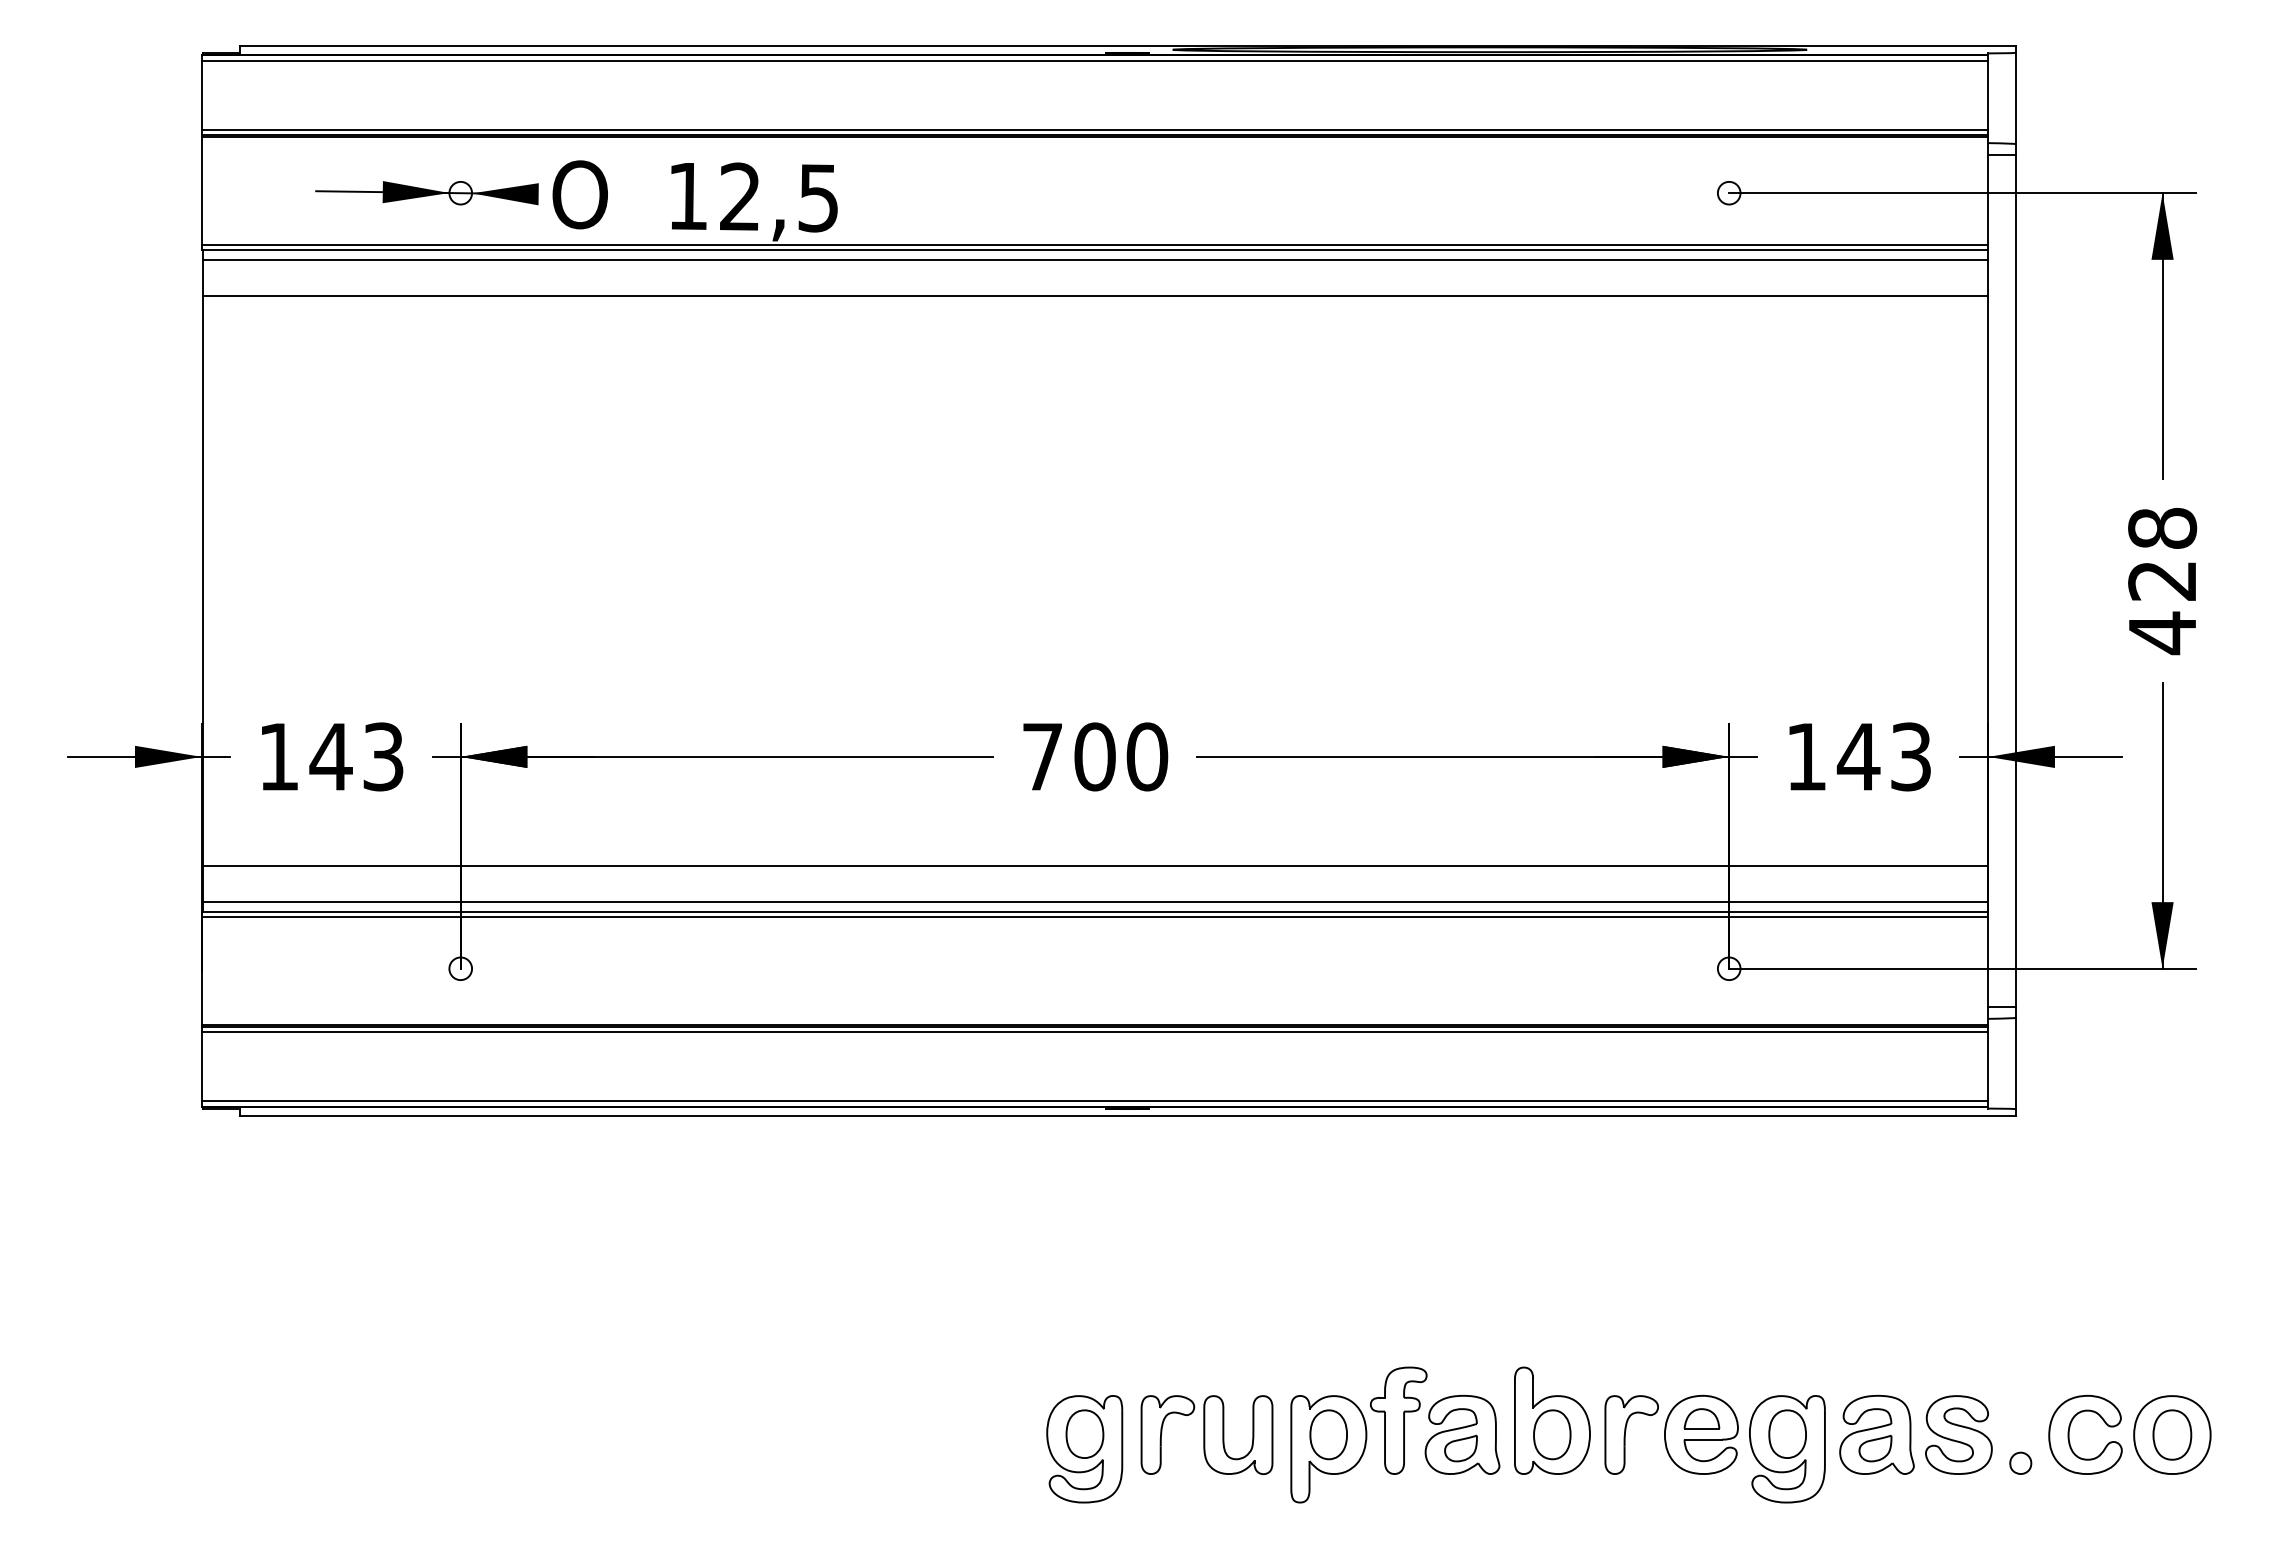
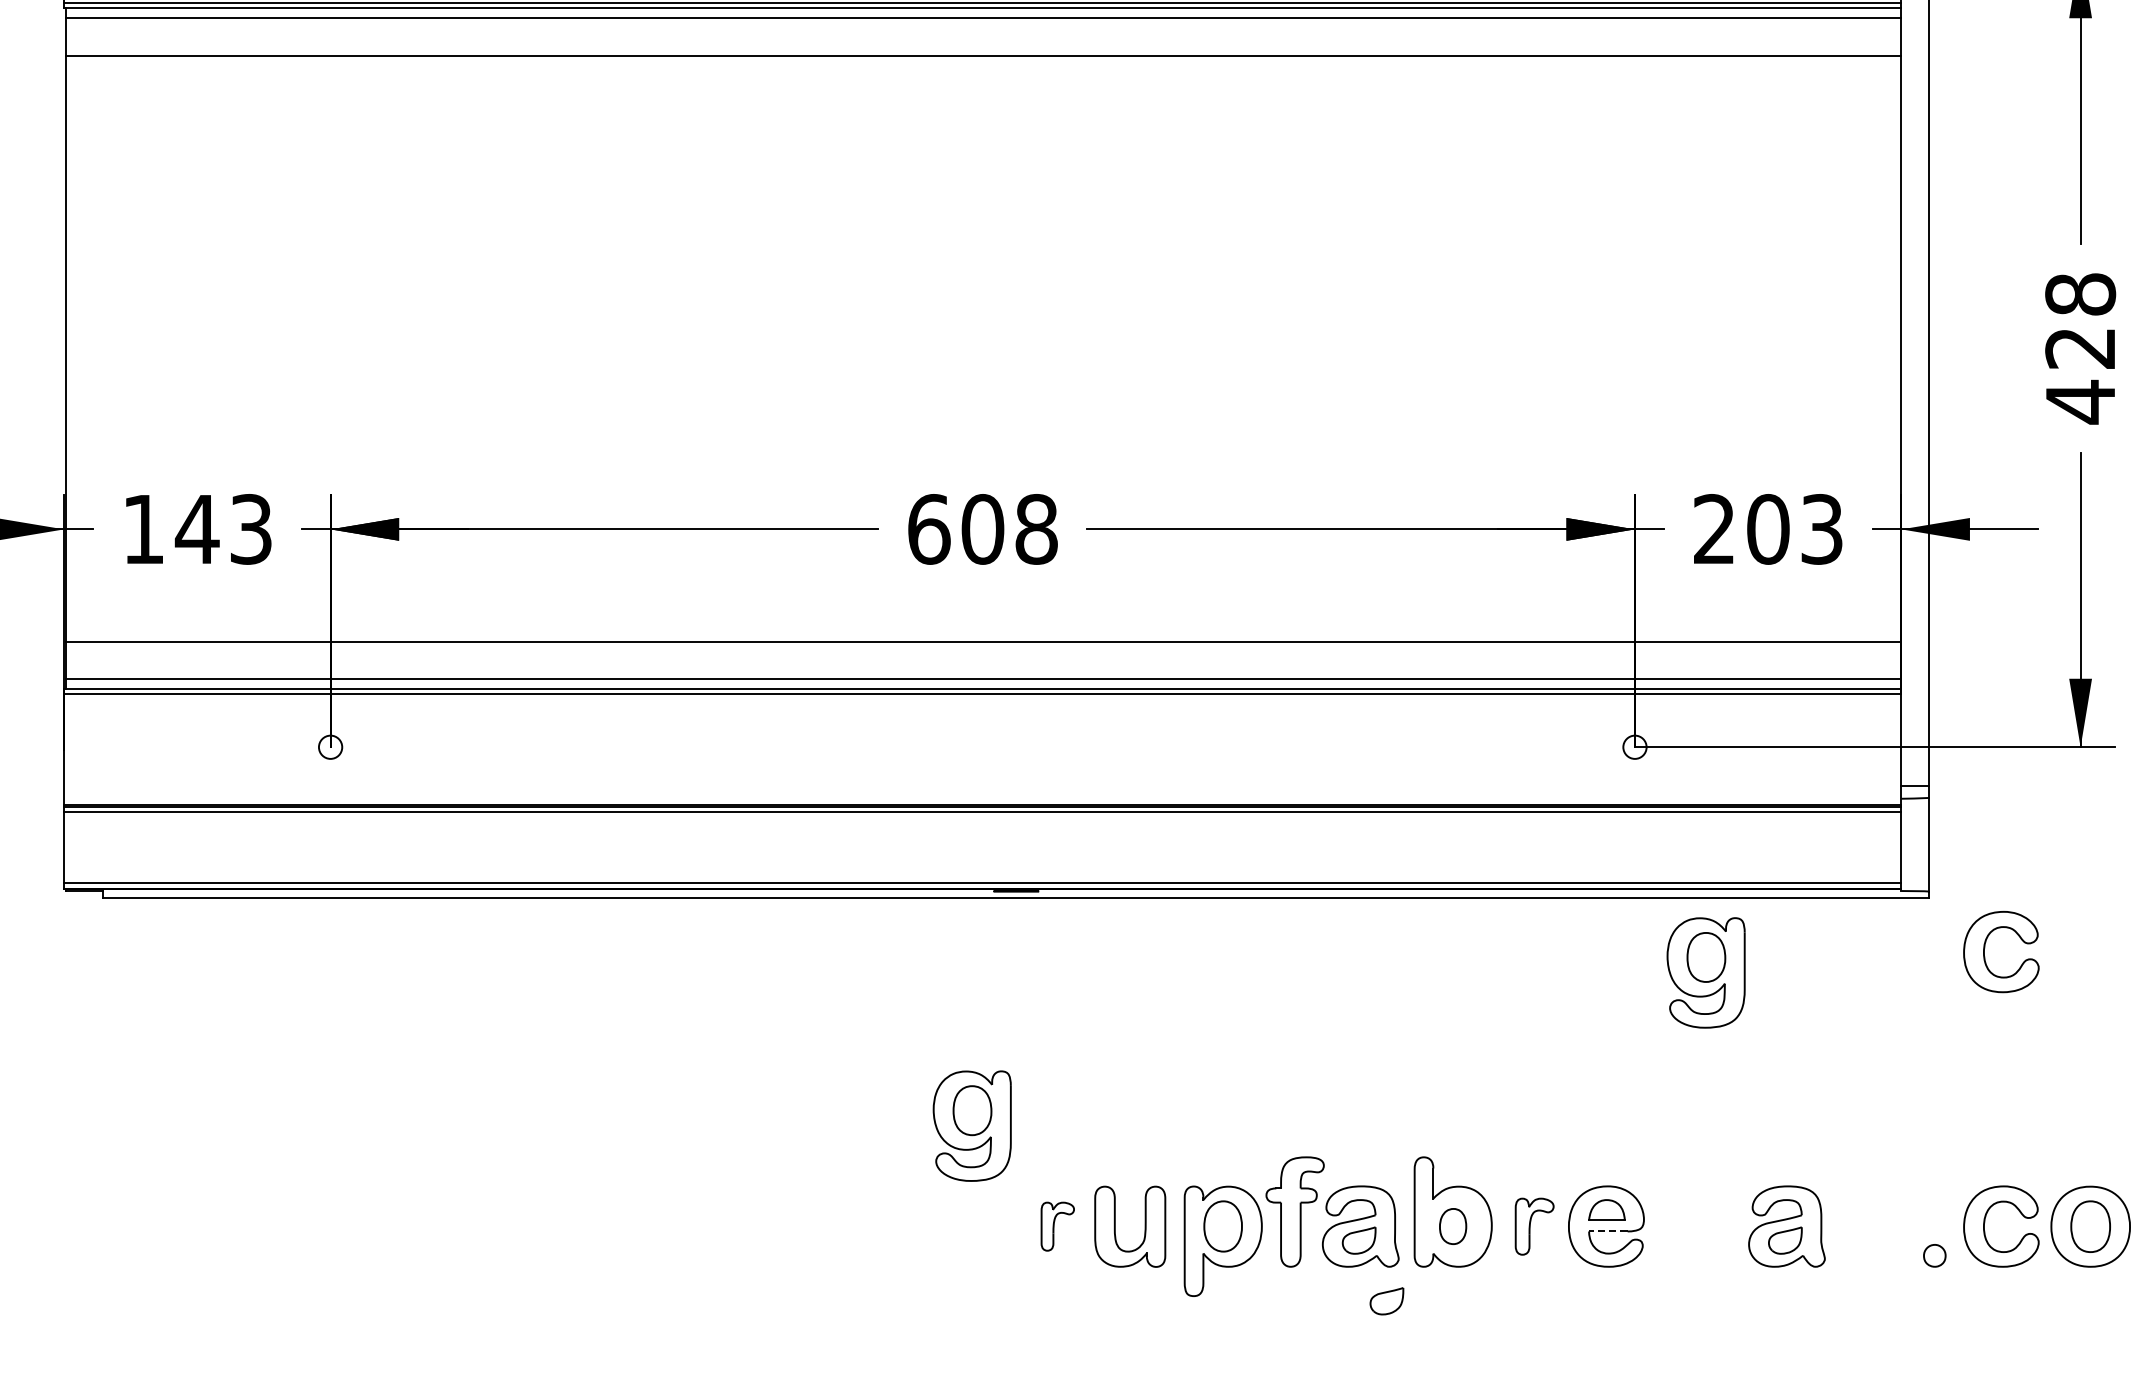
text: (1095, 756) -> (983, 528), 700 -> 608
text: (1833, 756) -> (1742, 528), 143 -> 203
part: (2069, 1167) -> (1984, 951), added
part: (1167, 1434) -> (1057, 1226), size x0.6
part: (1552, 1434) -> (1453, 1226), size x0.7
part: (1631, 1434) -> (1534, 1226), size x0.7
part: (1958, 1434) -> (1870, 1226), removed
line: (1703, 1439) -> (1608, 1231), solid -> dashed
part: (1084, 1449) -> (972, 1126), moved
part: (1787, 1449) -> (1706, 973), moved
part: (1487, 1507) -> (1386, 1301), added

